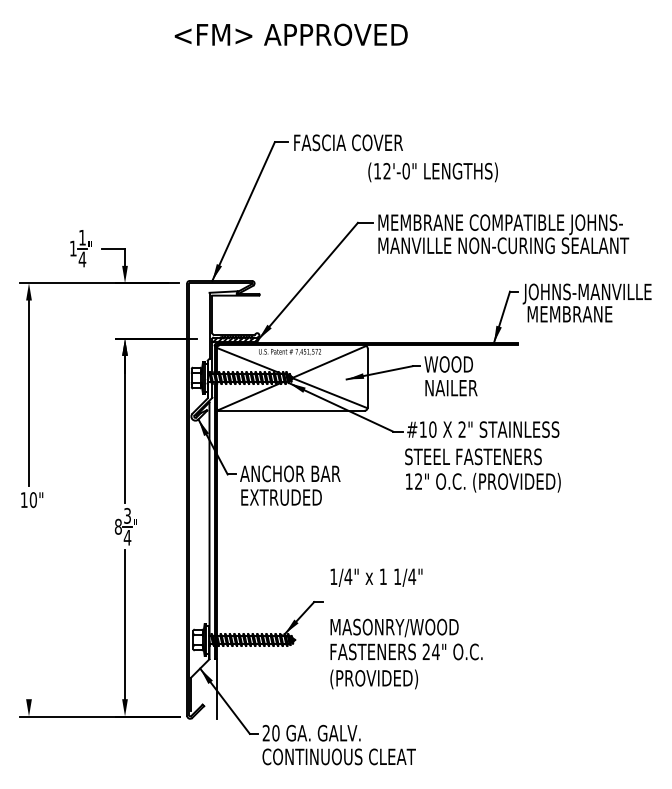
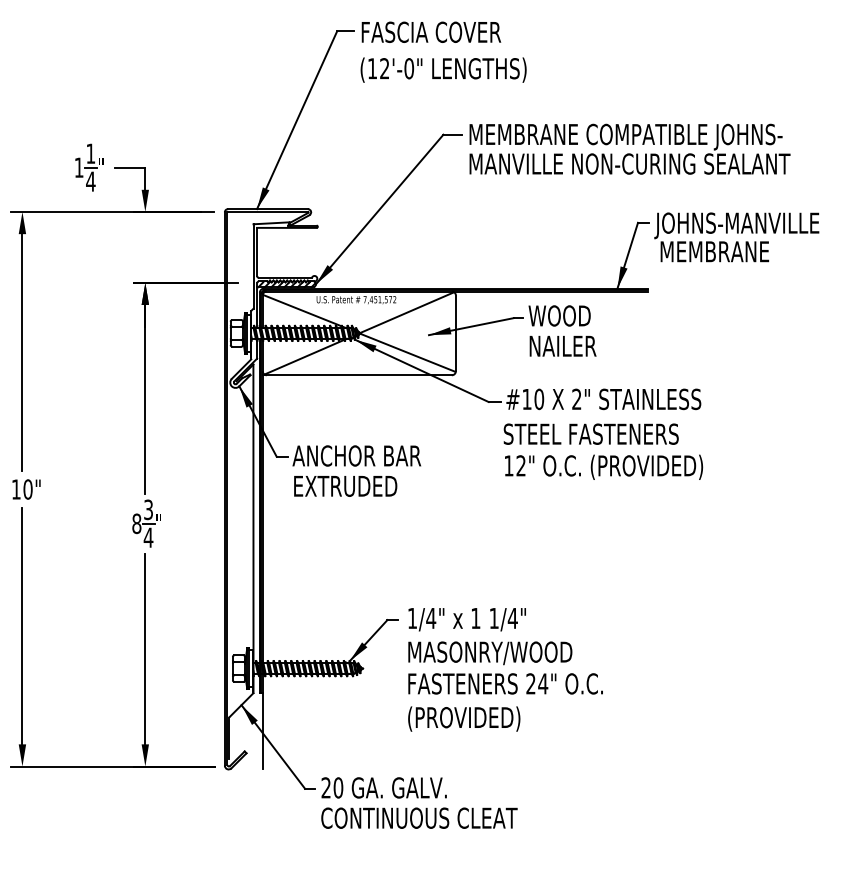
text: (432, 172) -> (442, 70), moved
text: (376, 577) -> (467, 619), moved
line: (29, 606) -> (23, 625), added

